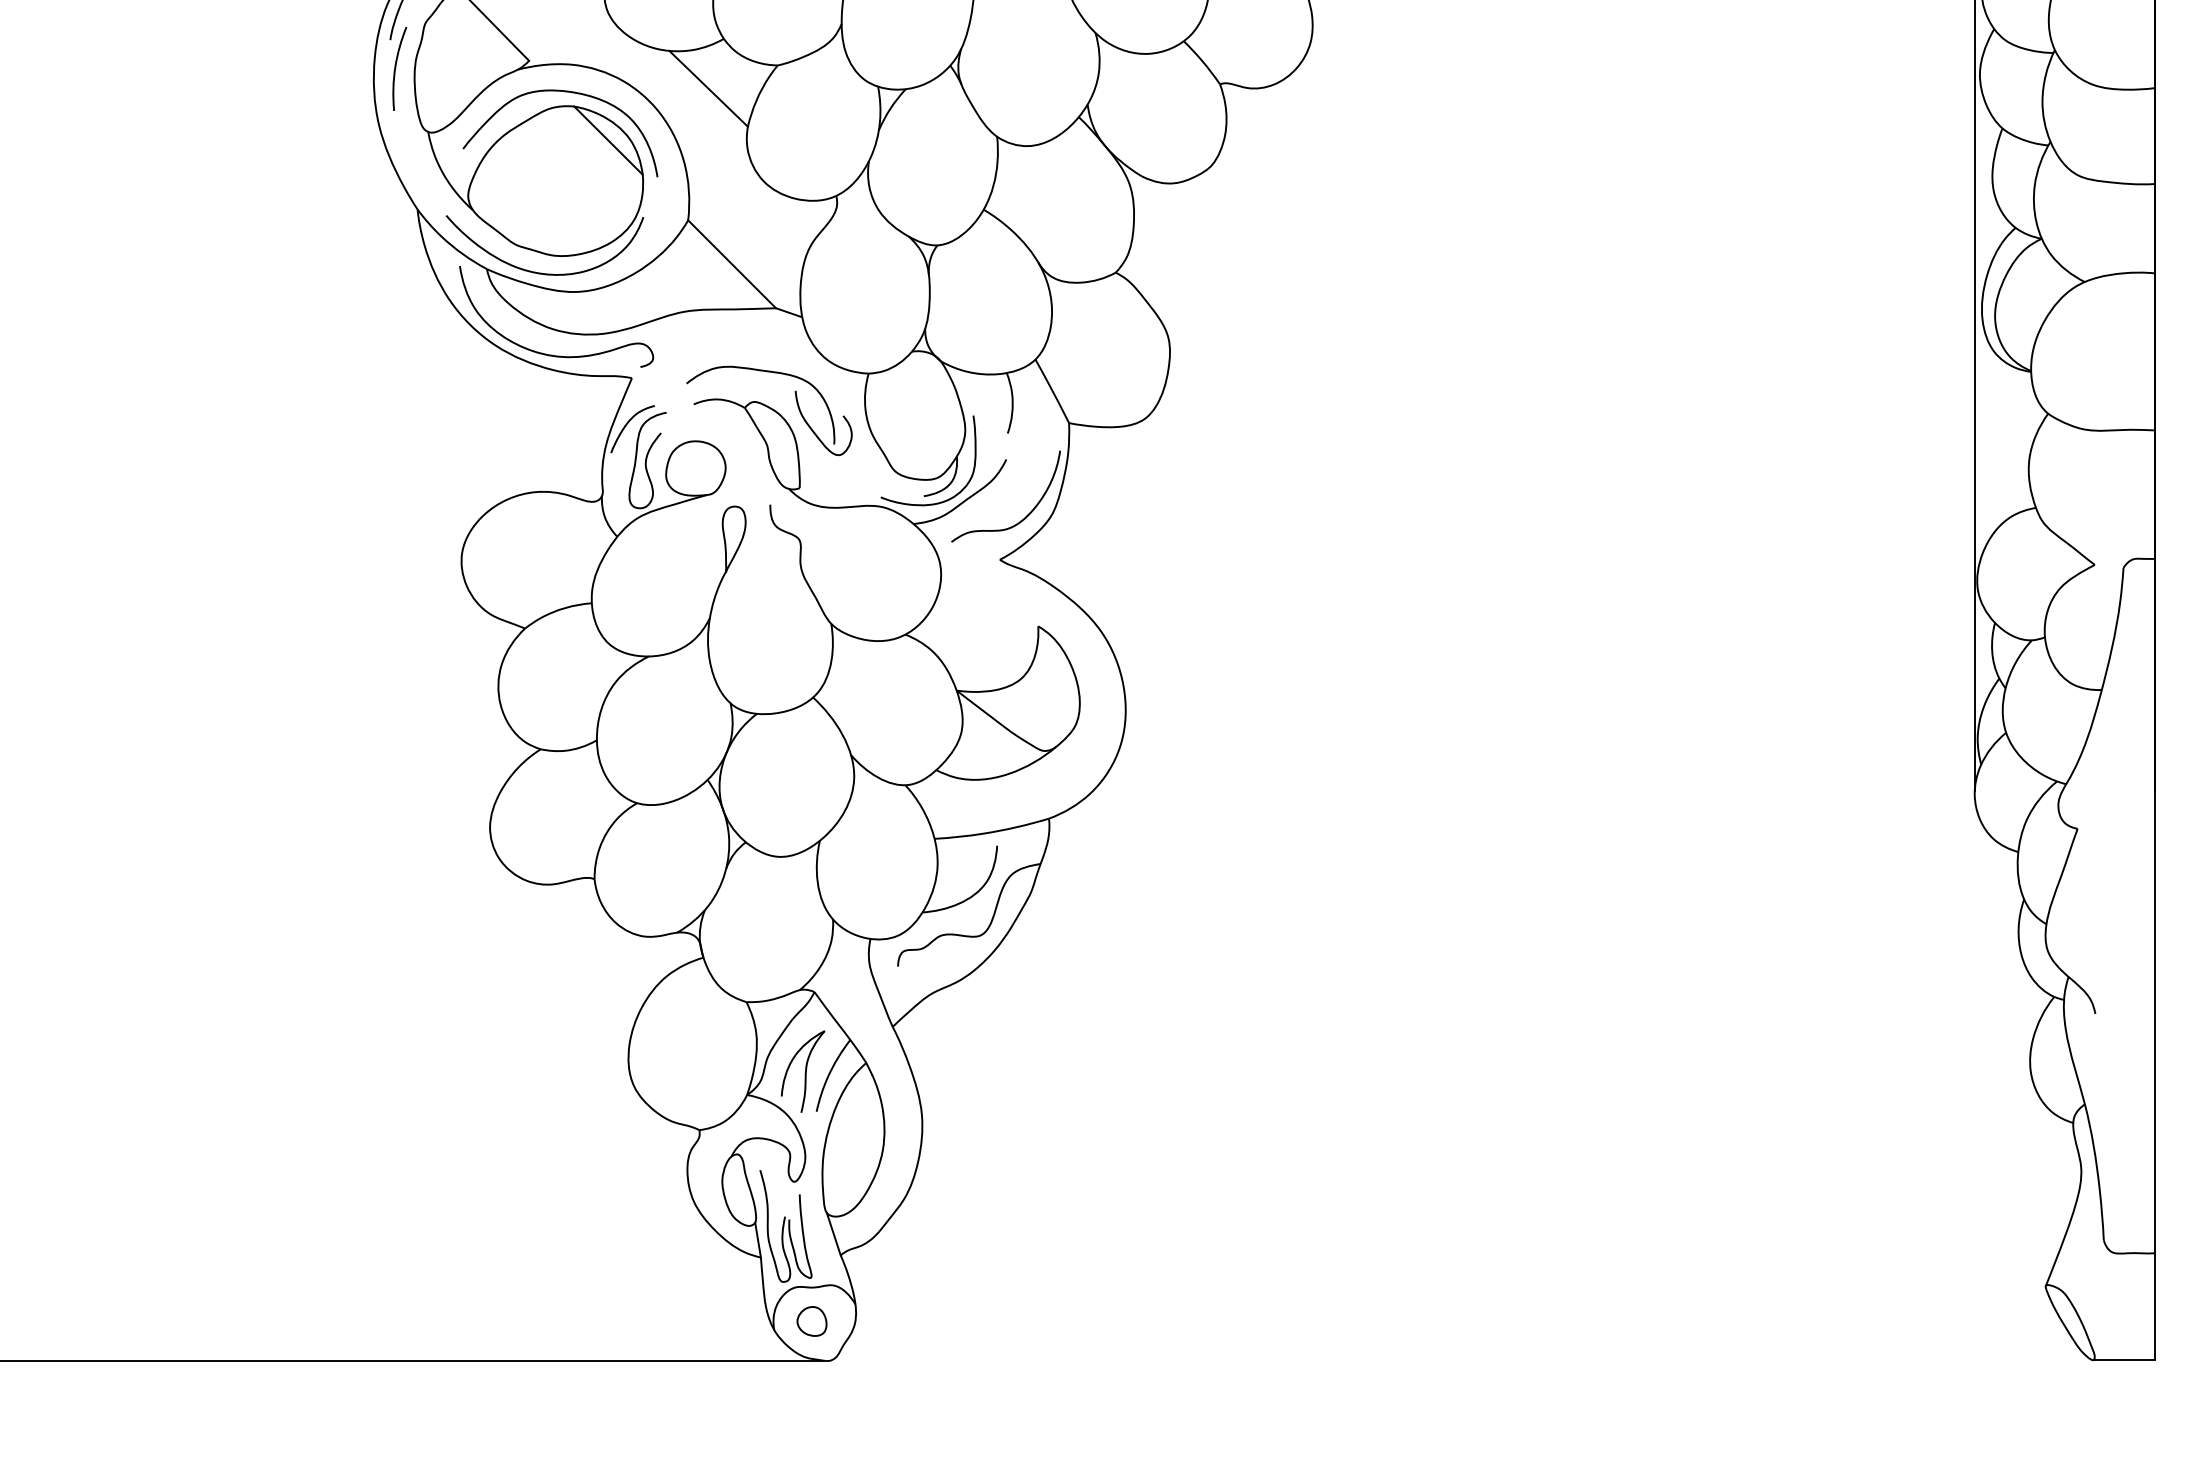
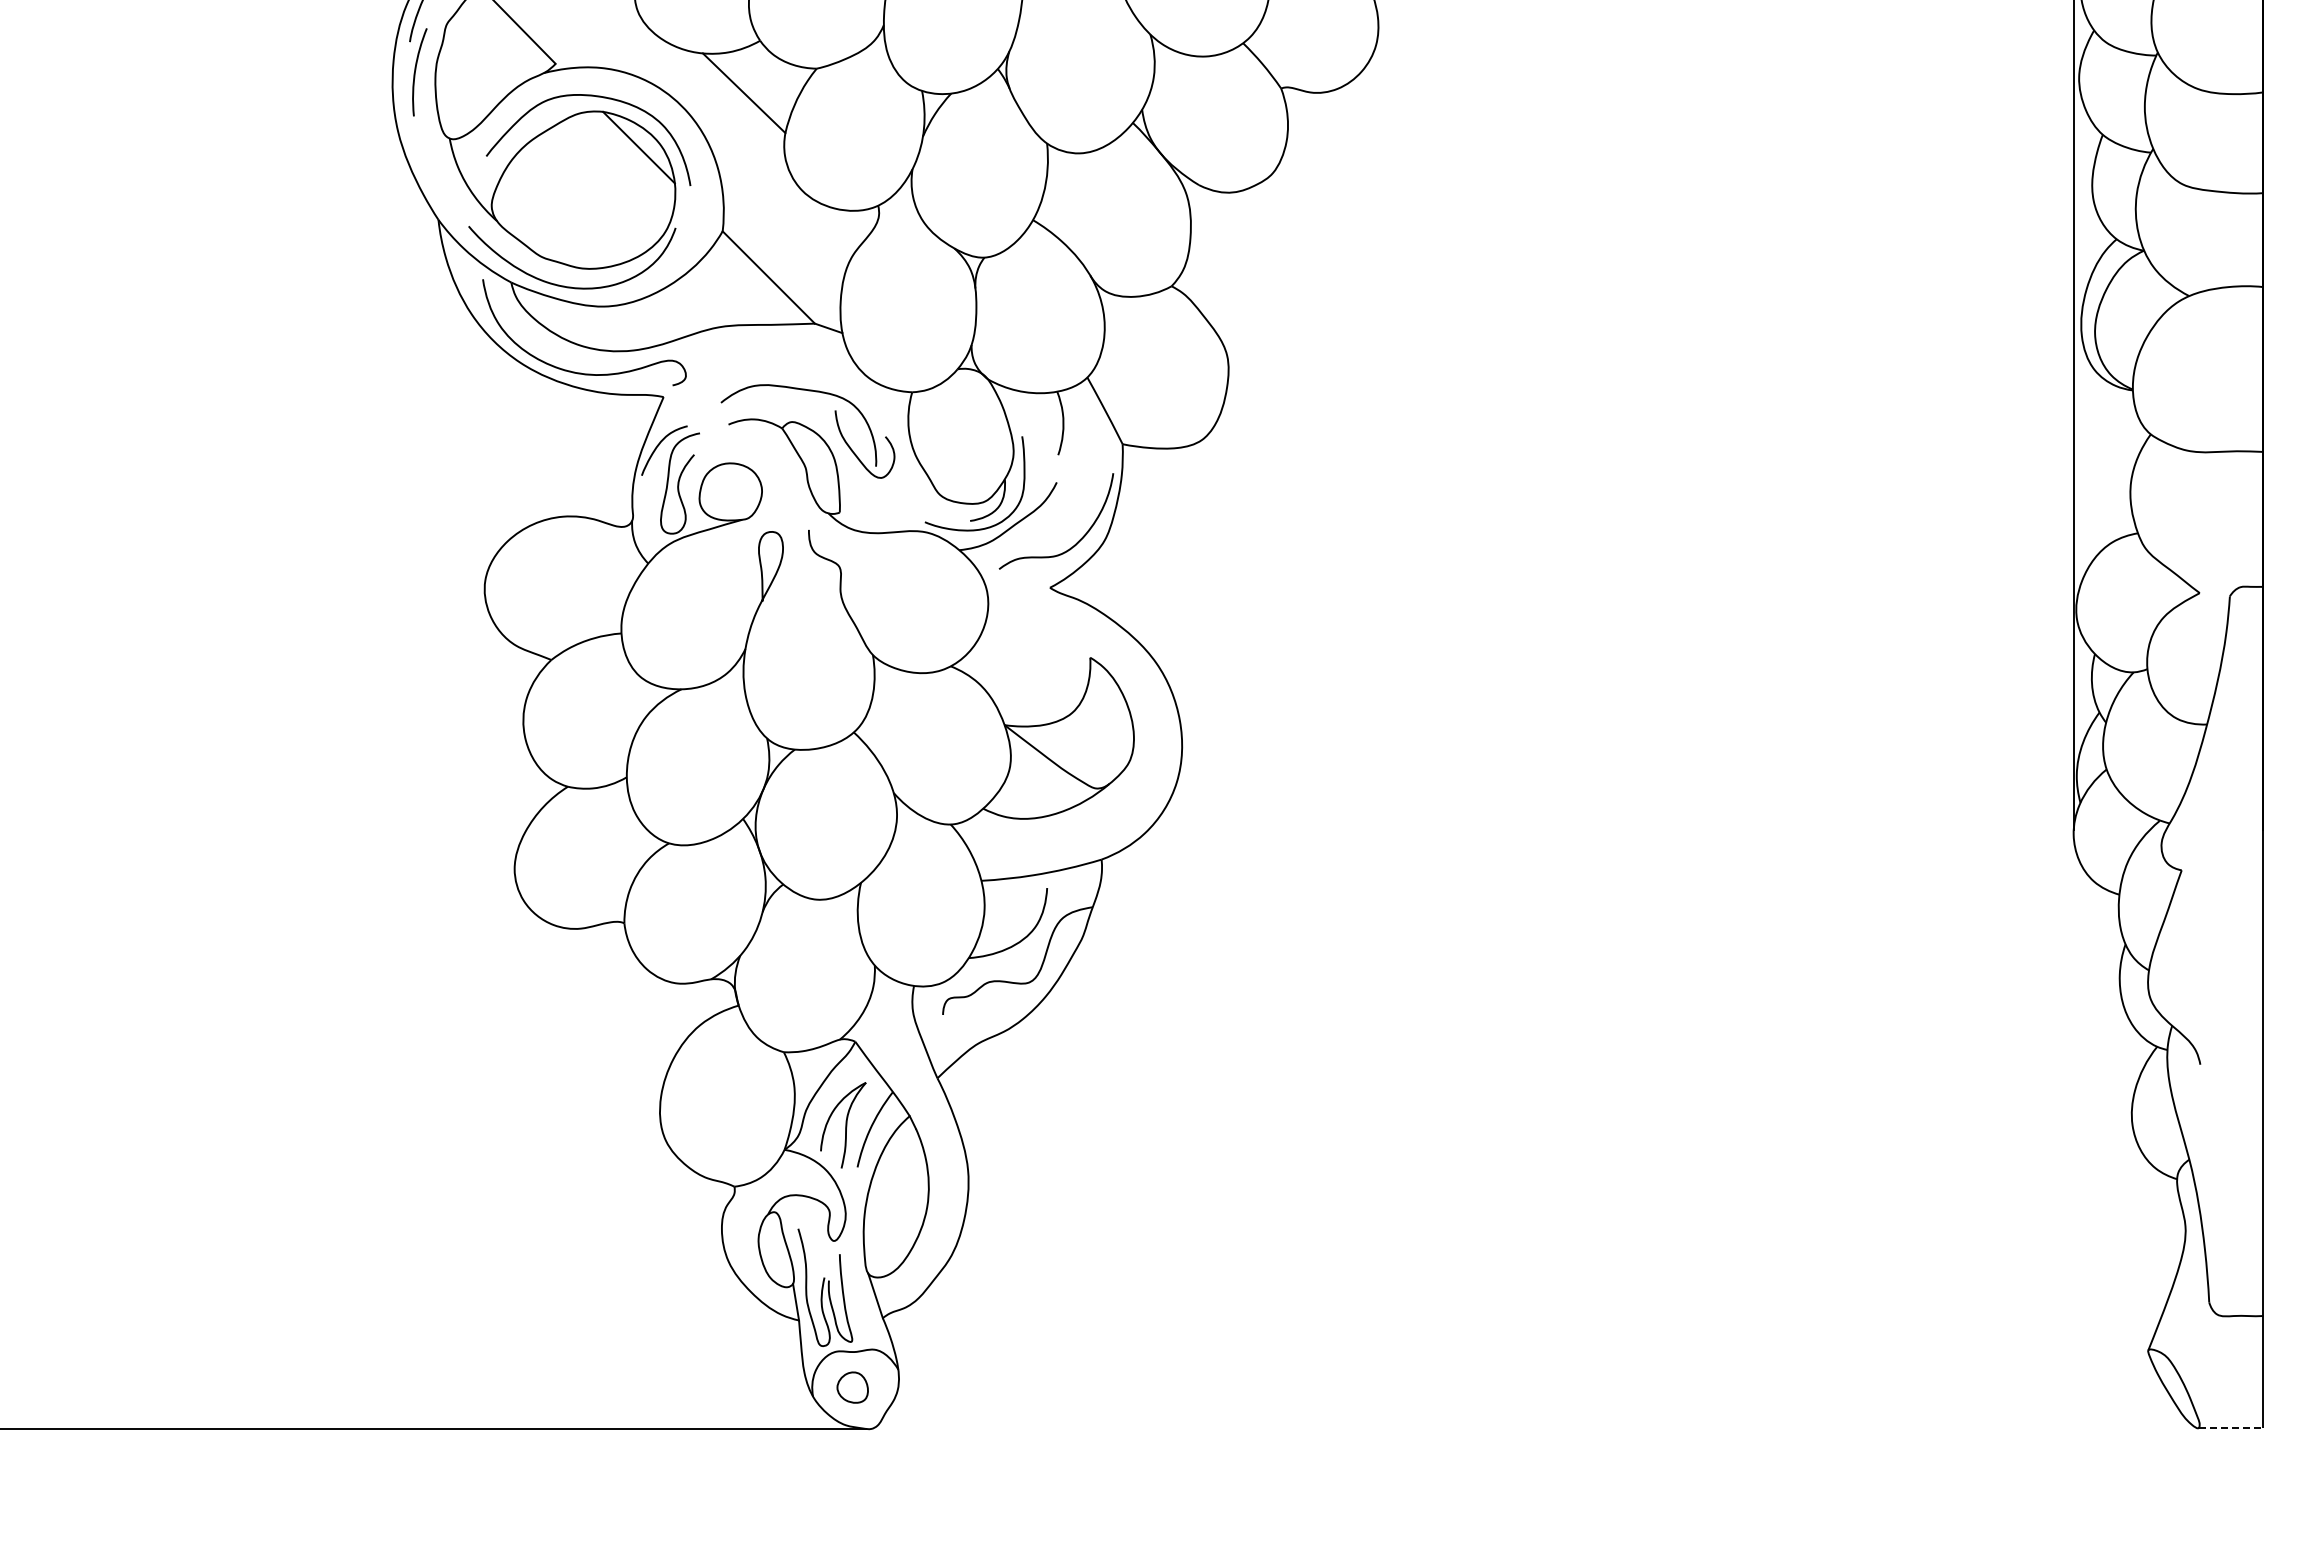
line: (2125, 1359) -> (2231, 1427), solid -> dashed

